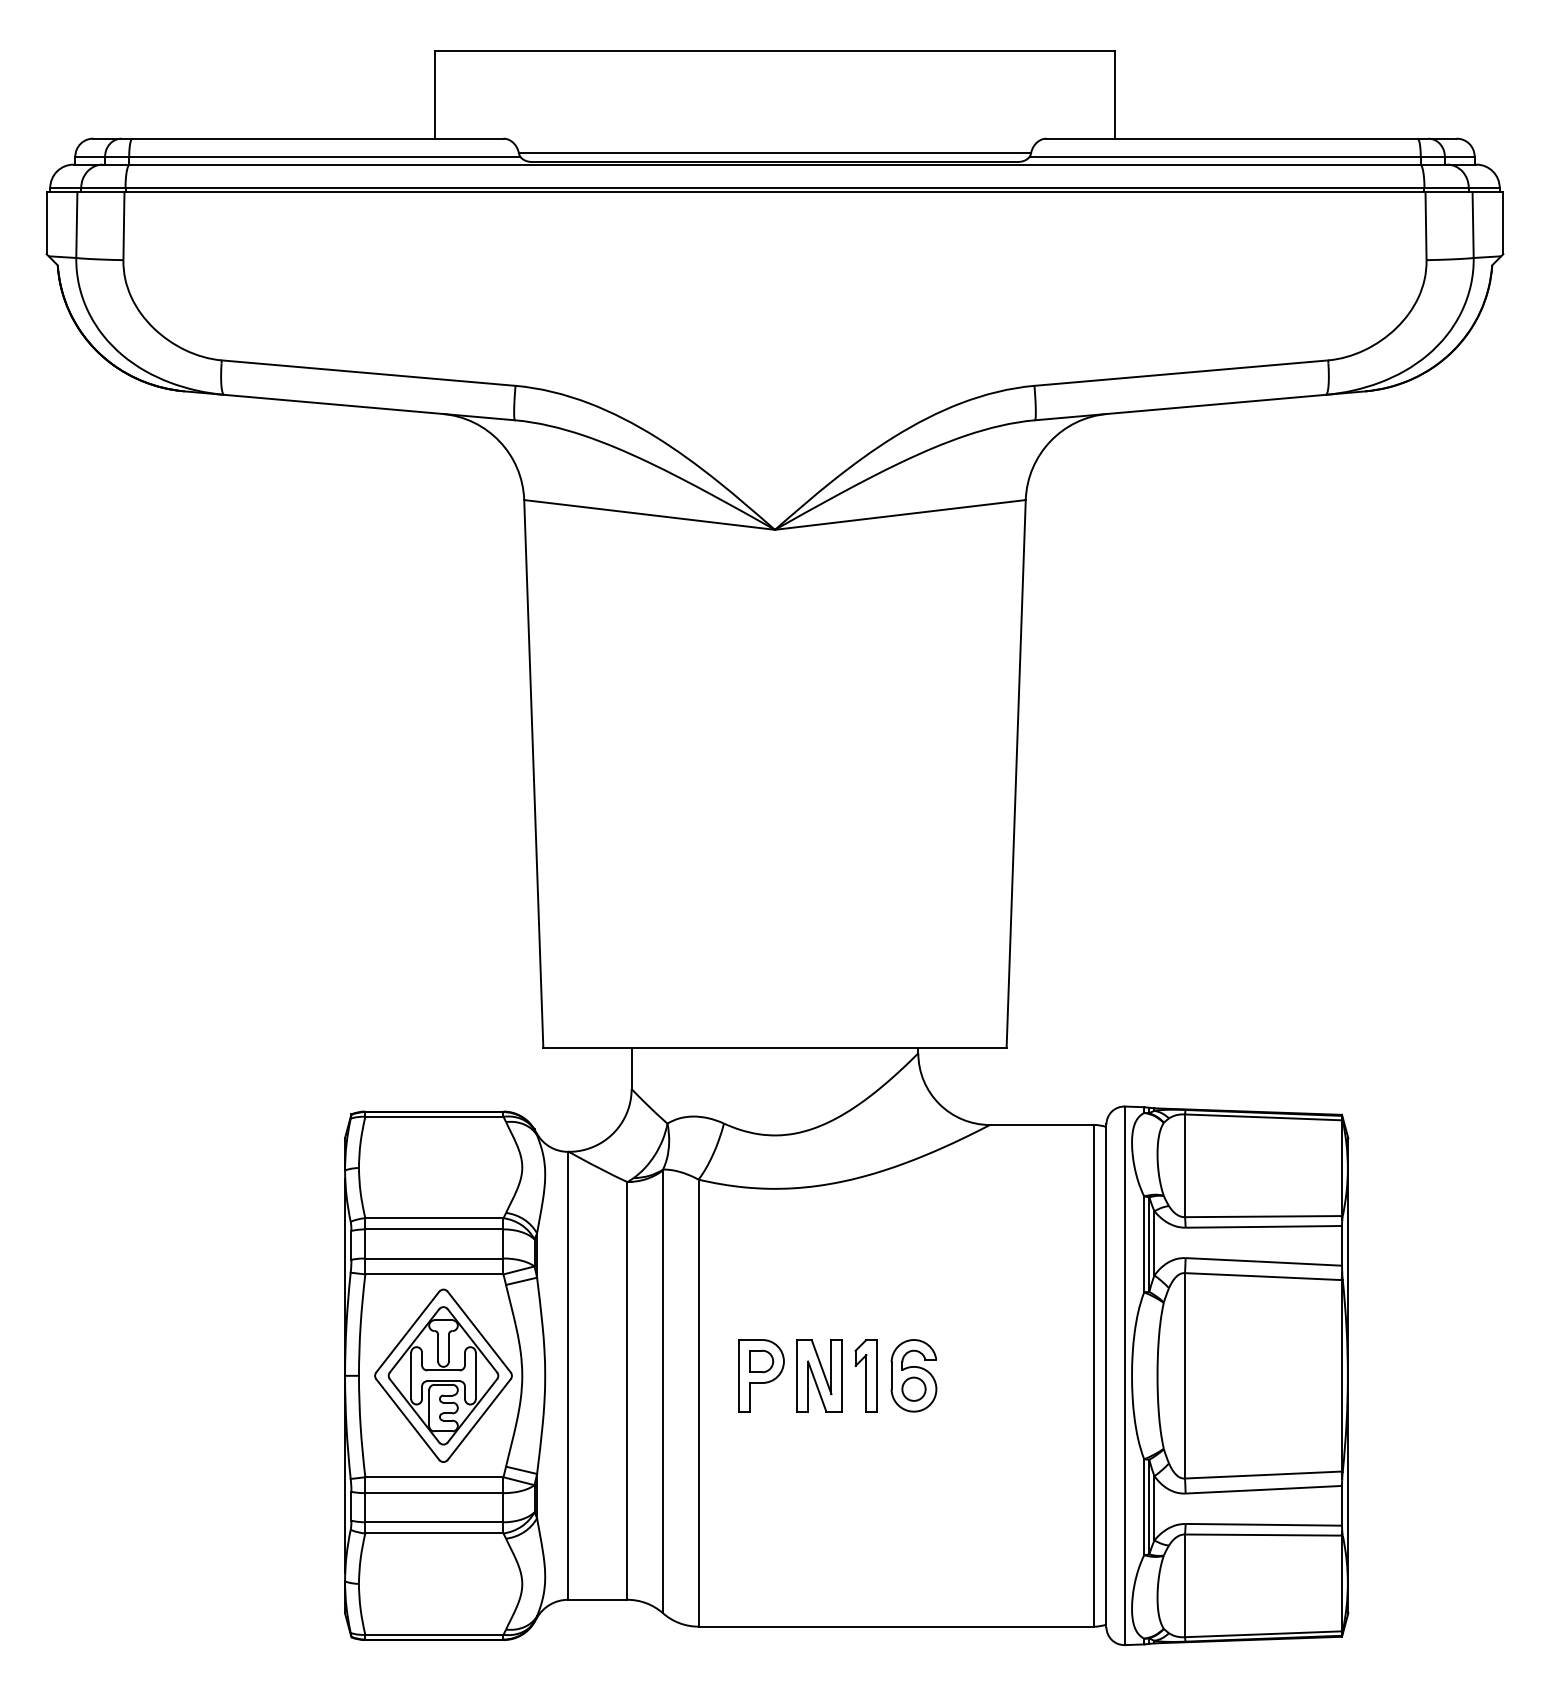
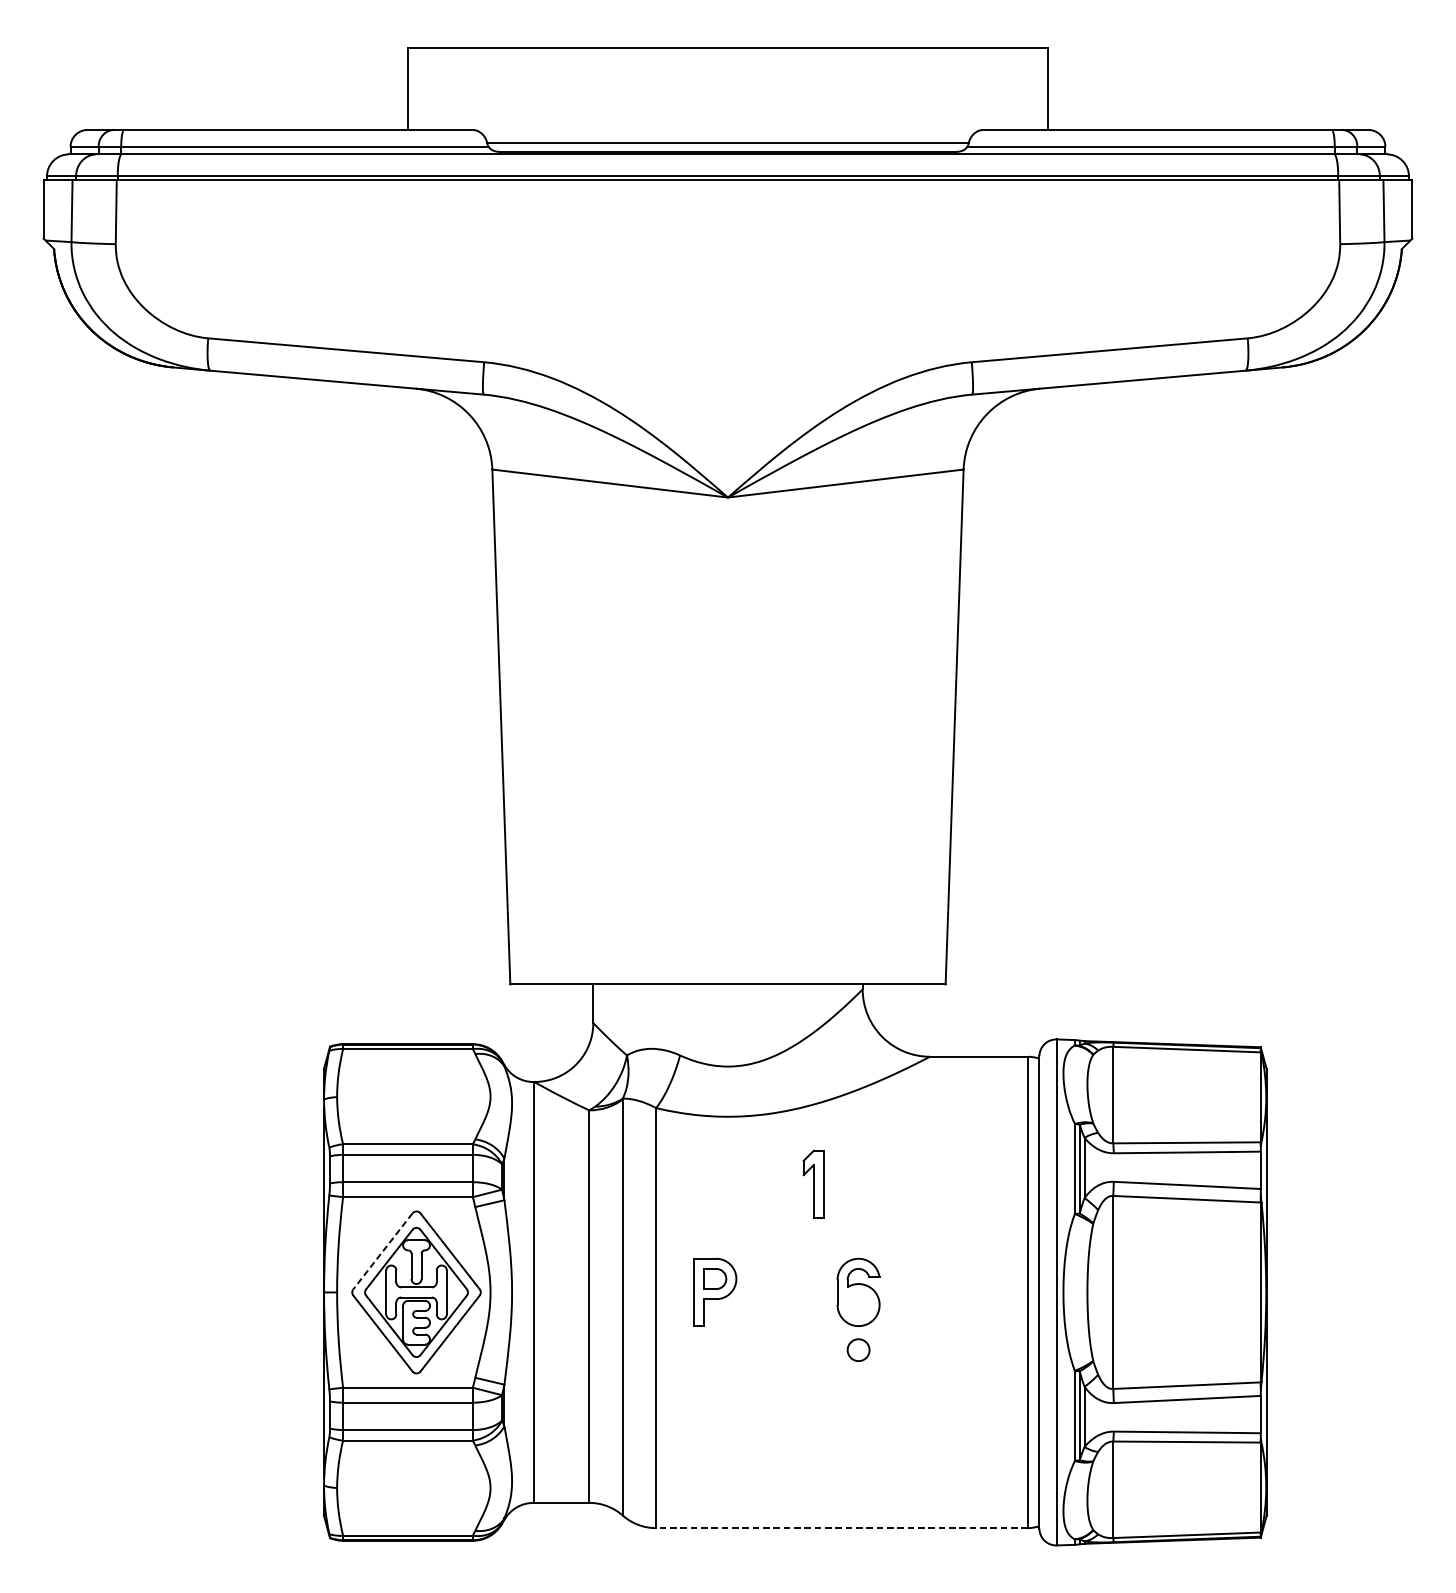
line: (407, 1332) -> (382, 1251), solid -> dashed
part: (819, 1375) -> (769, 1292), removed
part: (865, 1375) -> (813, 1184), moved
circle: (913, 1388) -> (858, 1349), moved
line: (896, 1626) -> (842, 1527), solid -> dashed

